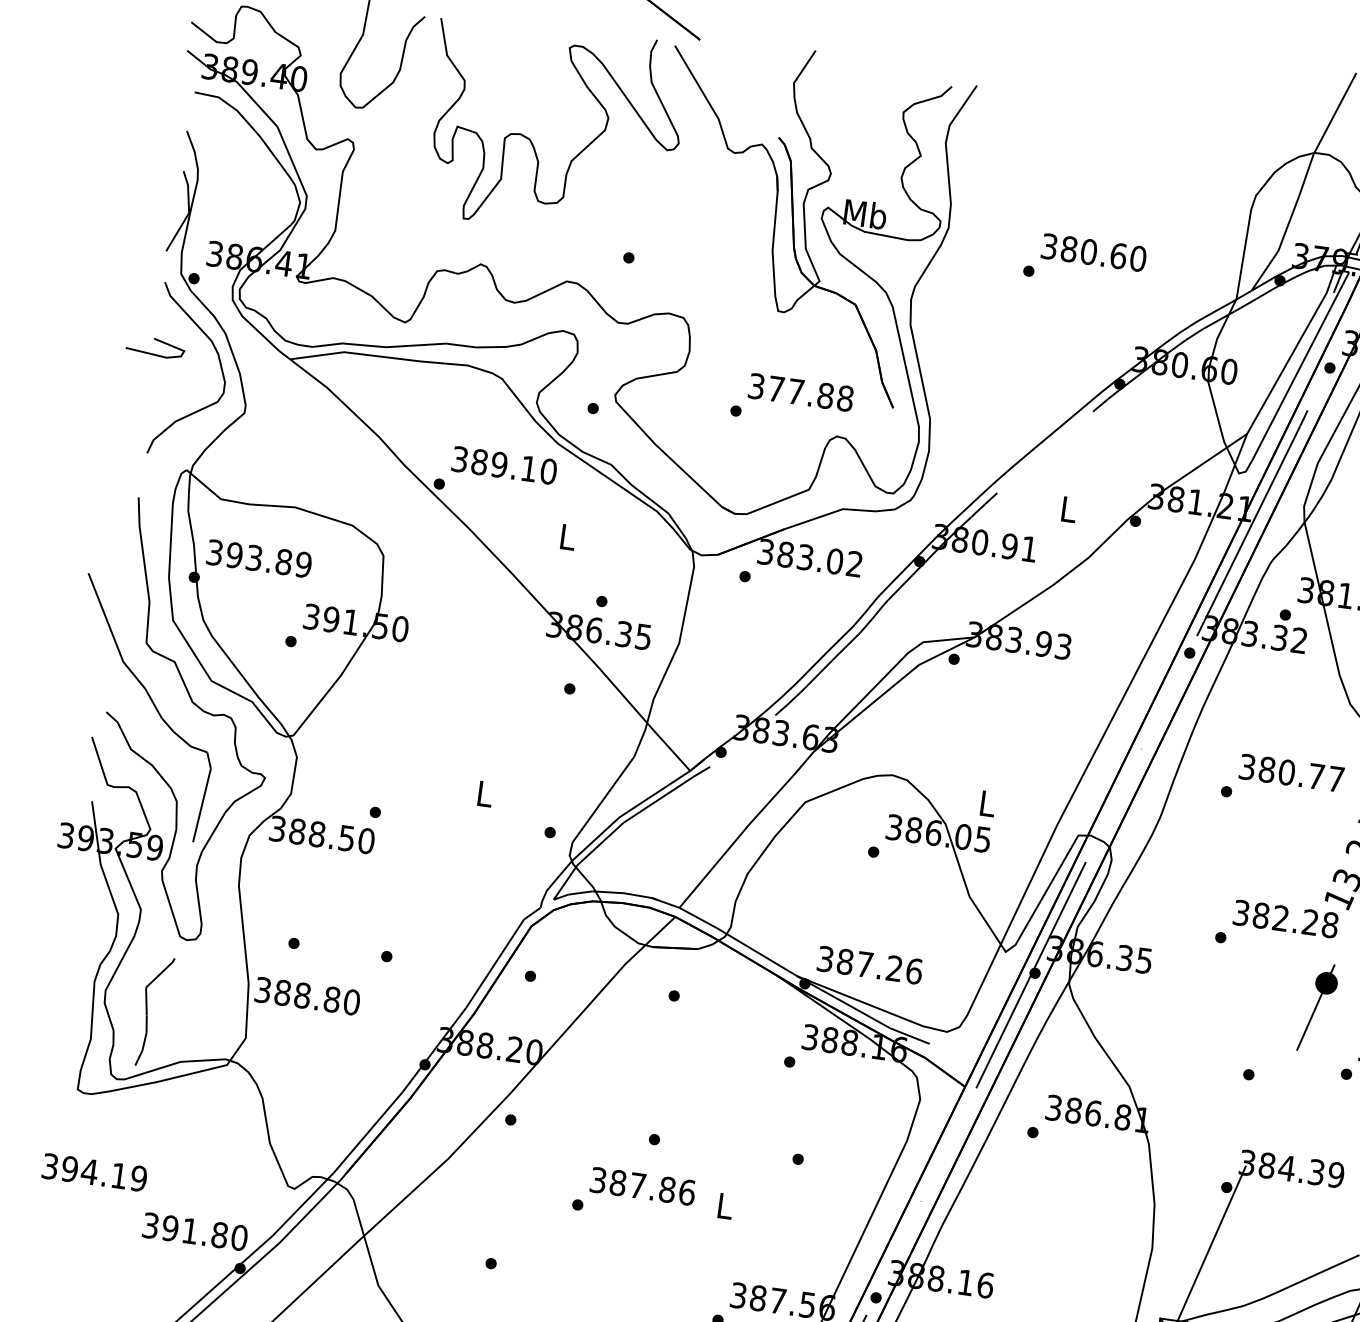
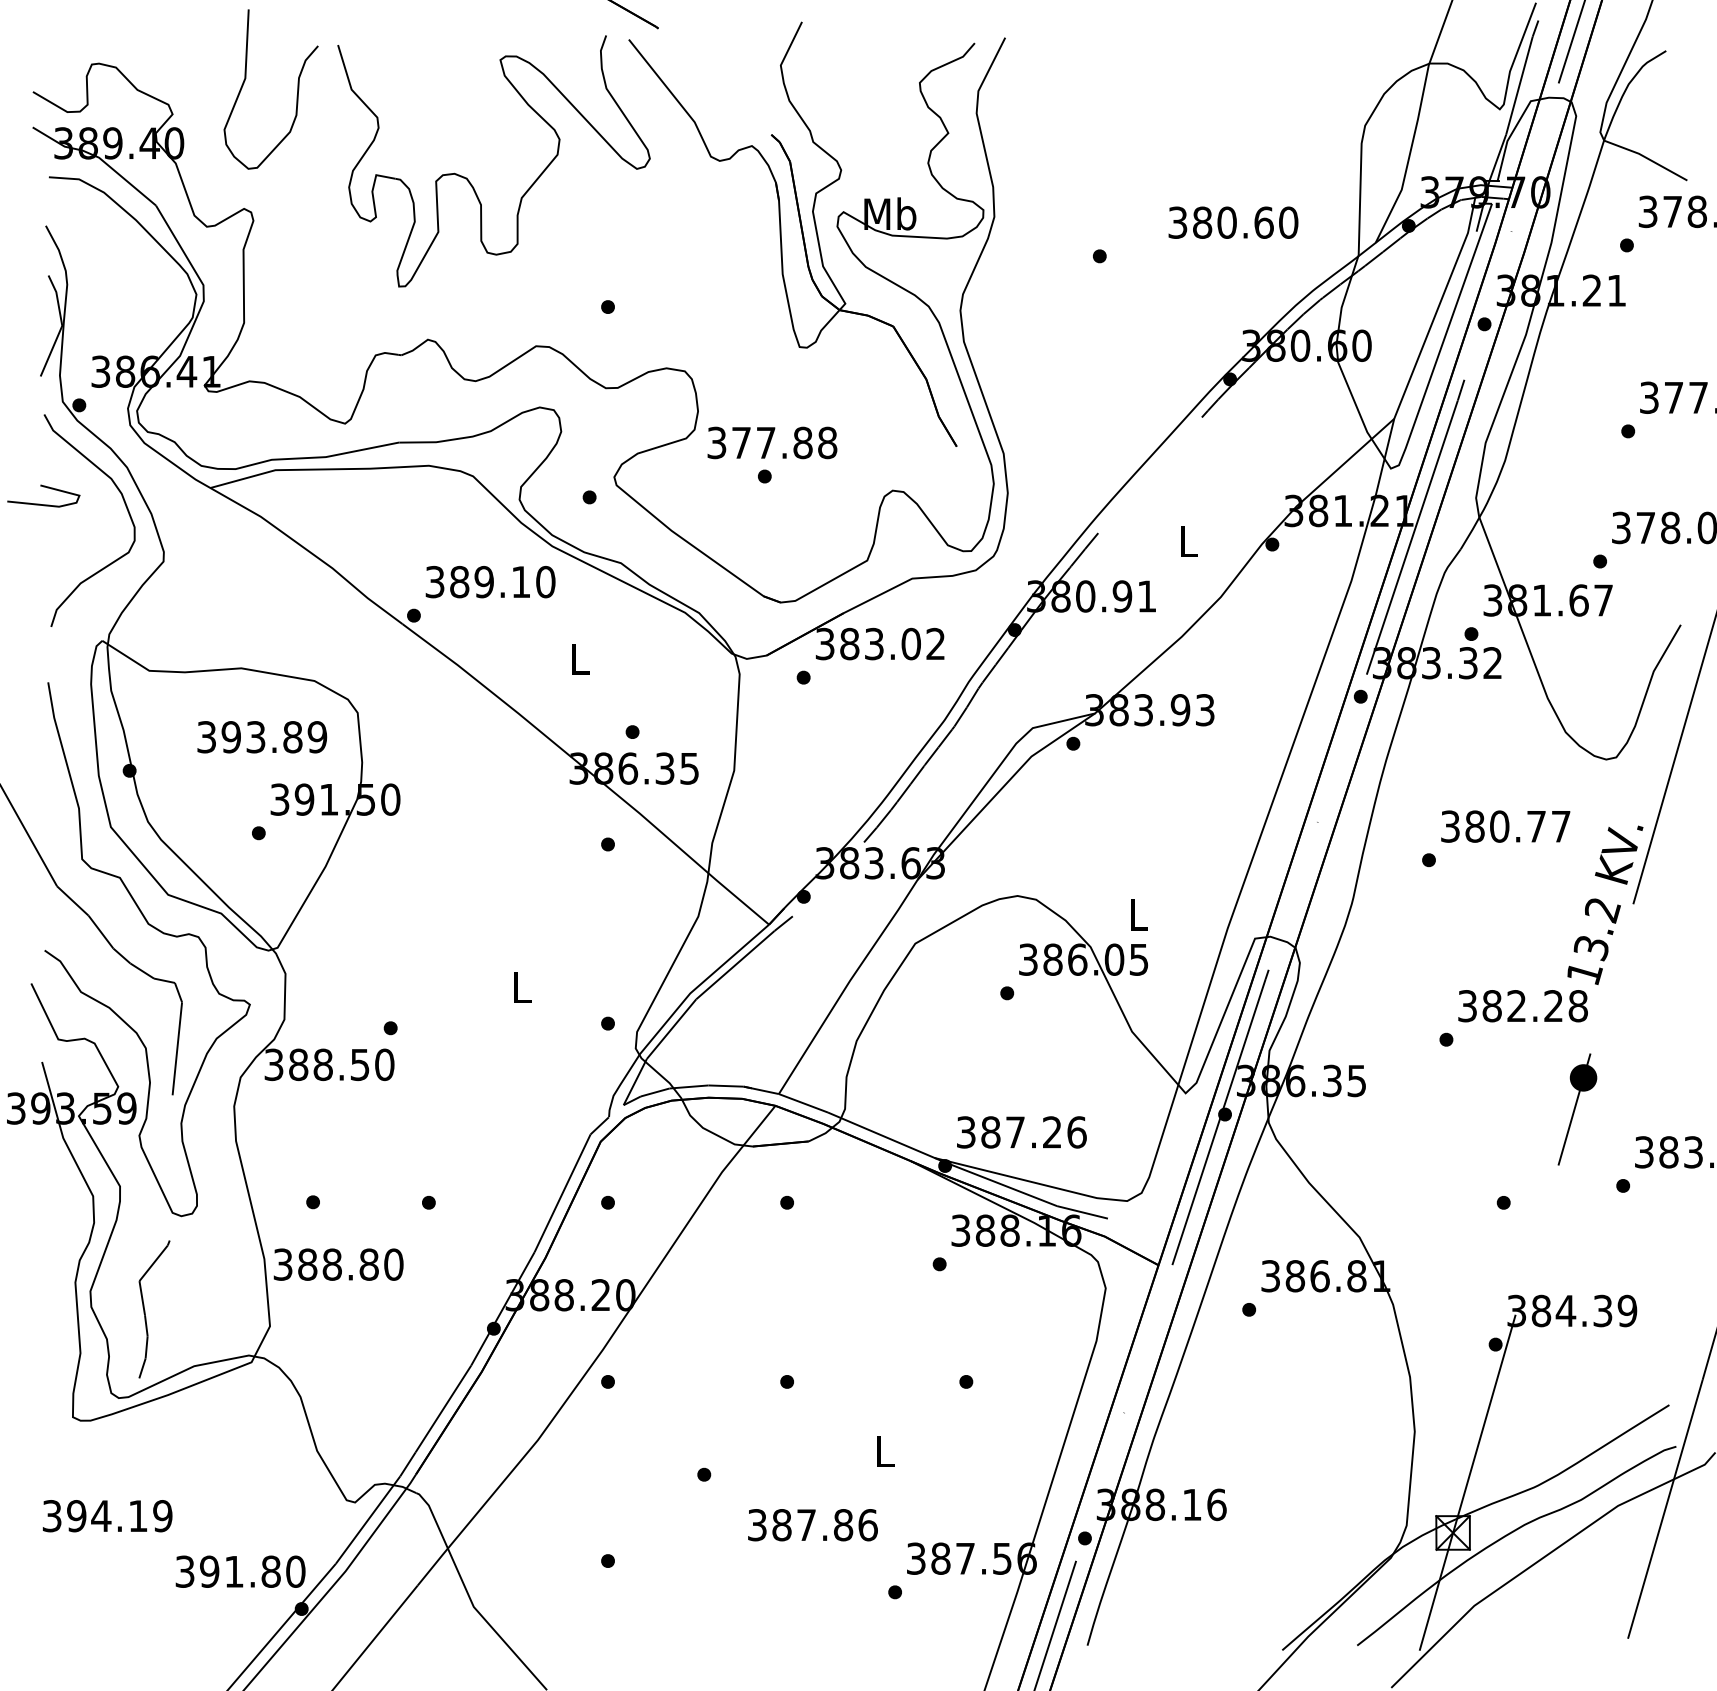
text: (1094, 252) -> (1233, 222), moved
text: (801, 392) -> (772, 442), moved
text: (259, 559) -> (262, 737), moved
text: (642, 1186) -> (812, 1525), moved

